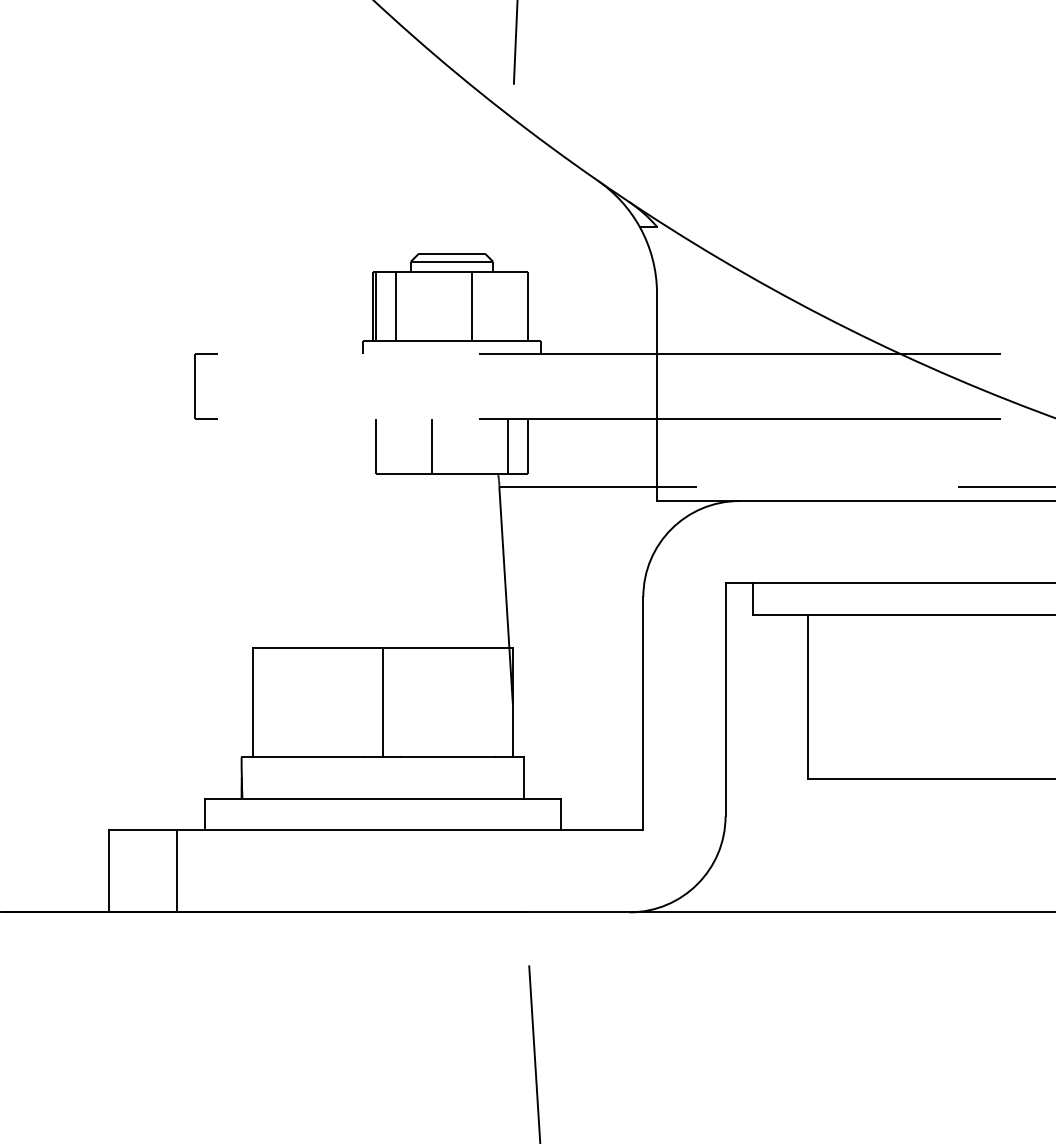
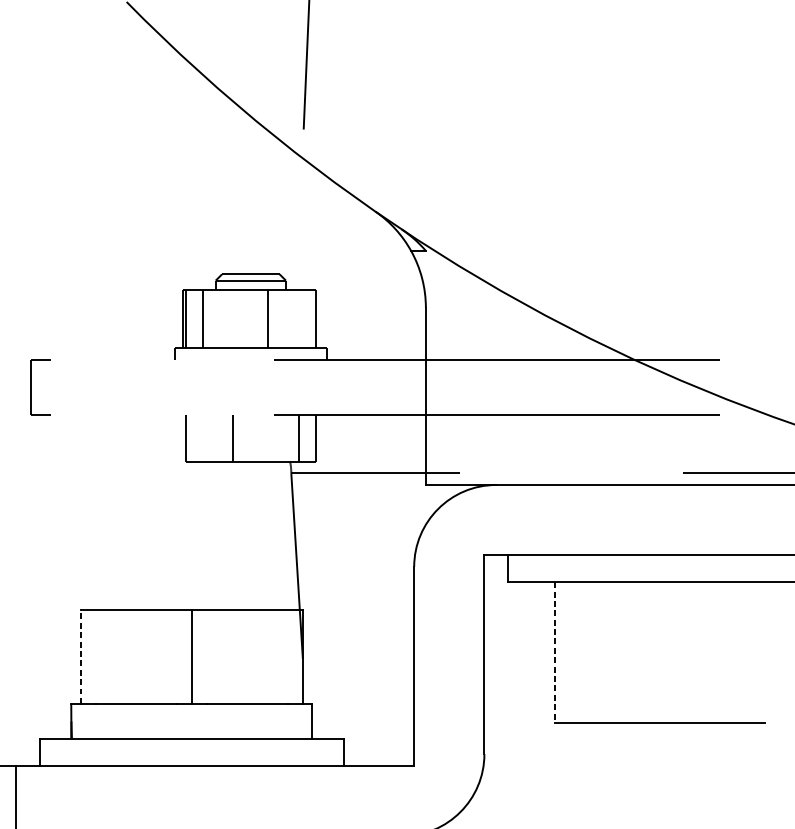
line: (807, 697) -> (554, 652), solid -> dashed
line: (252, 702) -> (80, 656), solid -> dashed

